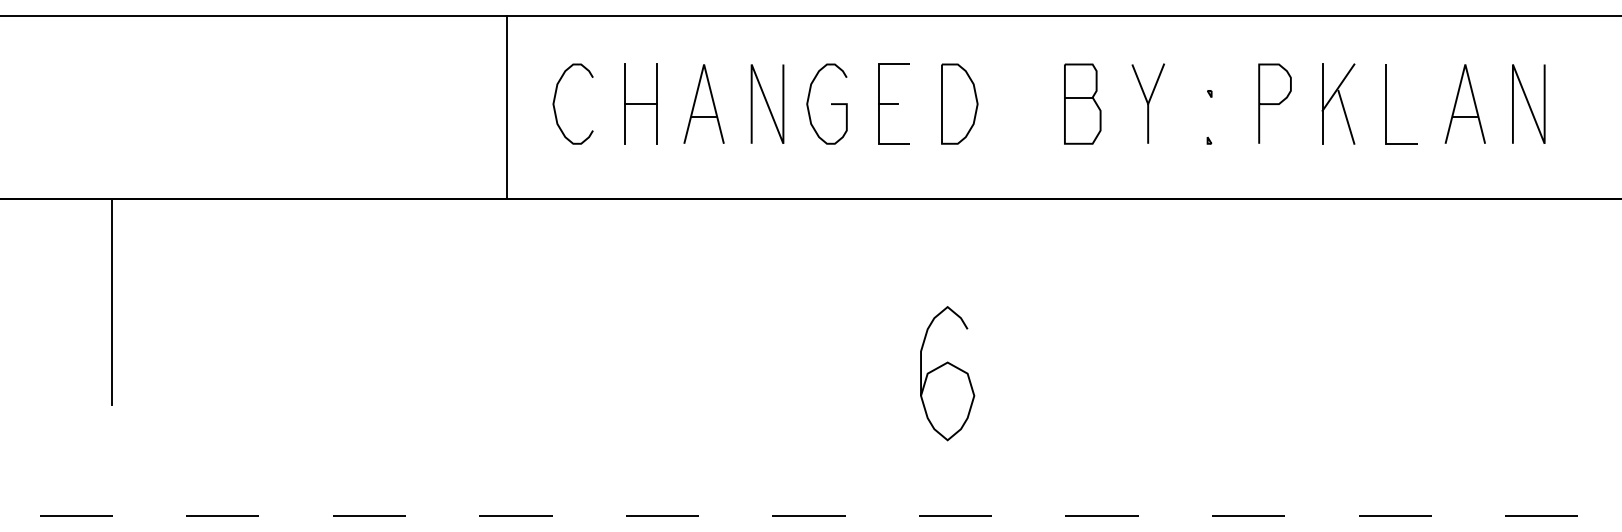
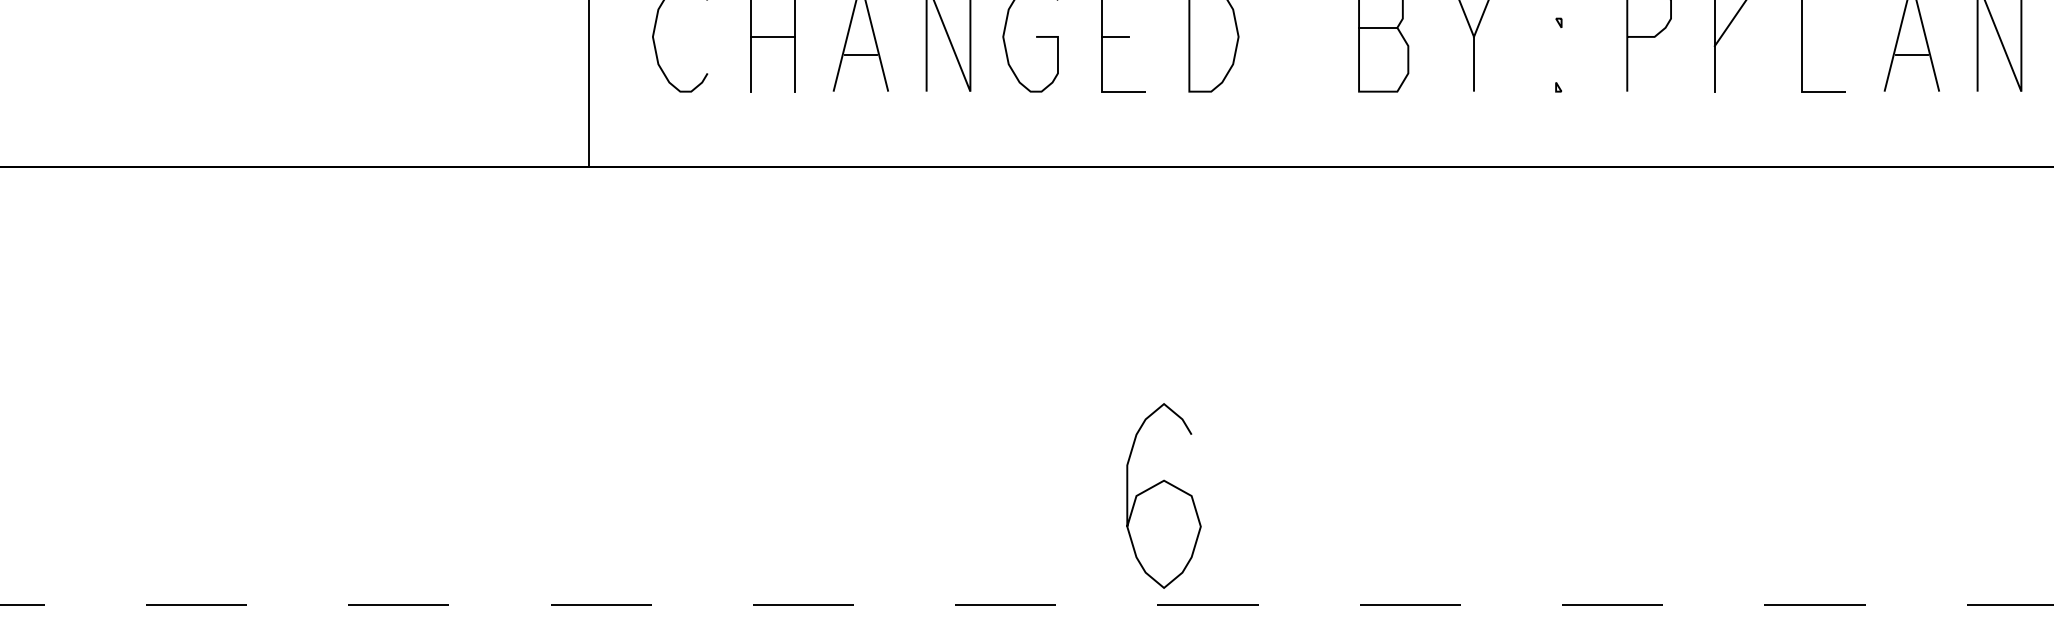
line: (1346, 116) -> (1747, 53), removed
line: (111, 301) -> (42, 309), removed
curve: (941, 367) -> (1155, 487), moved

